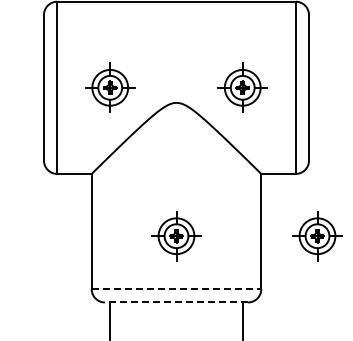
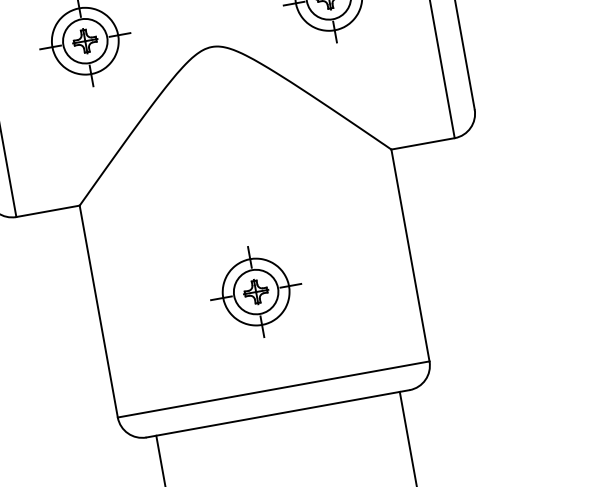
part: (317, 236) -> (515, 245), removed
line: (176, 289) -> (273, 389), dashed -> solid
line: (176, 302) -> (278, 413), dashed -> solid

